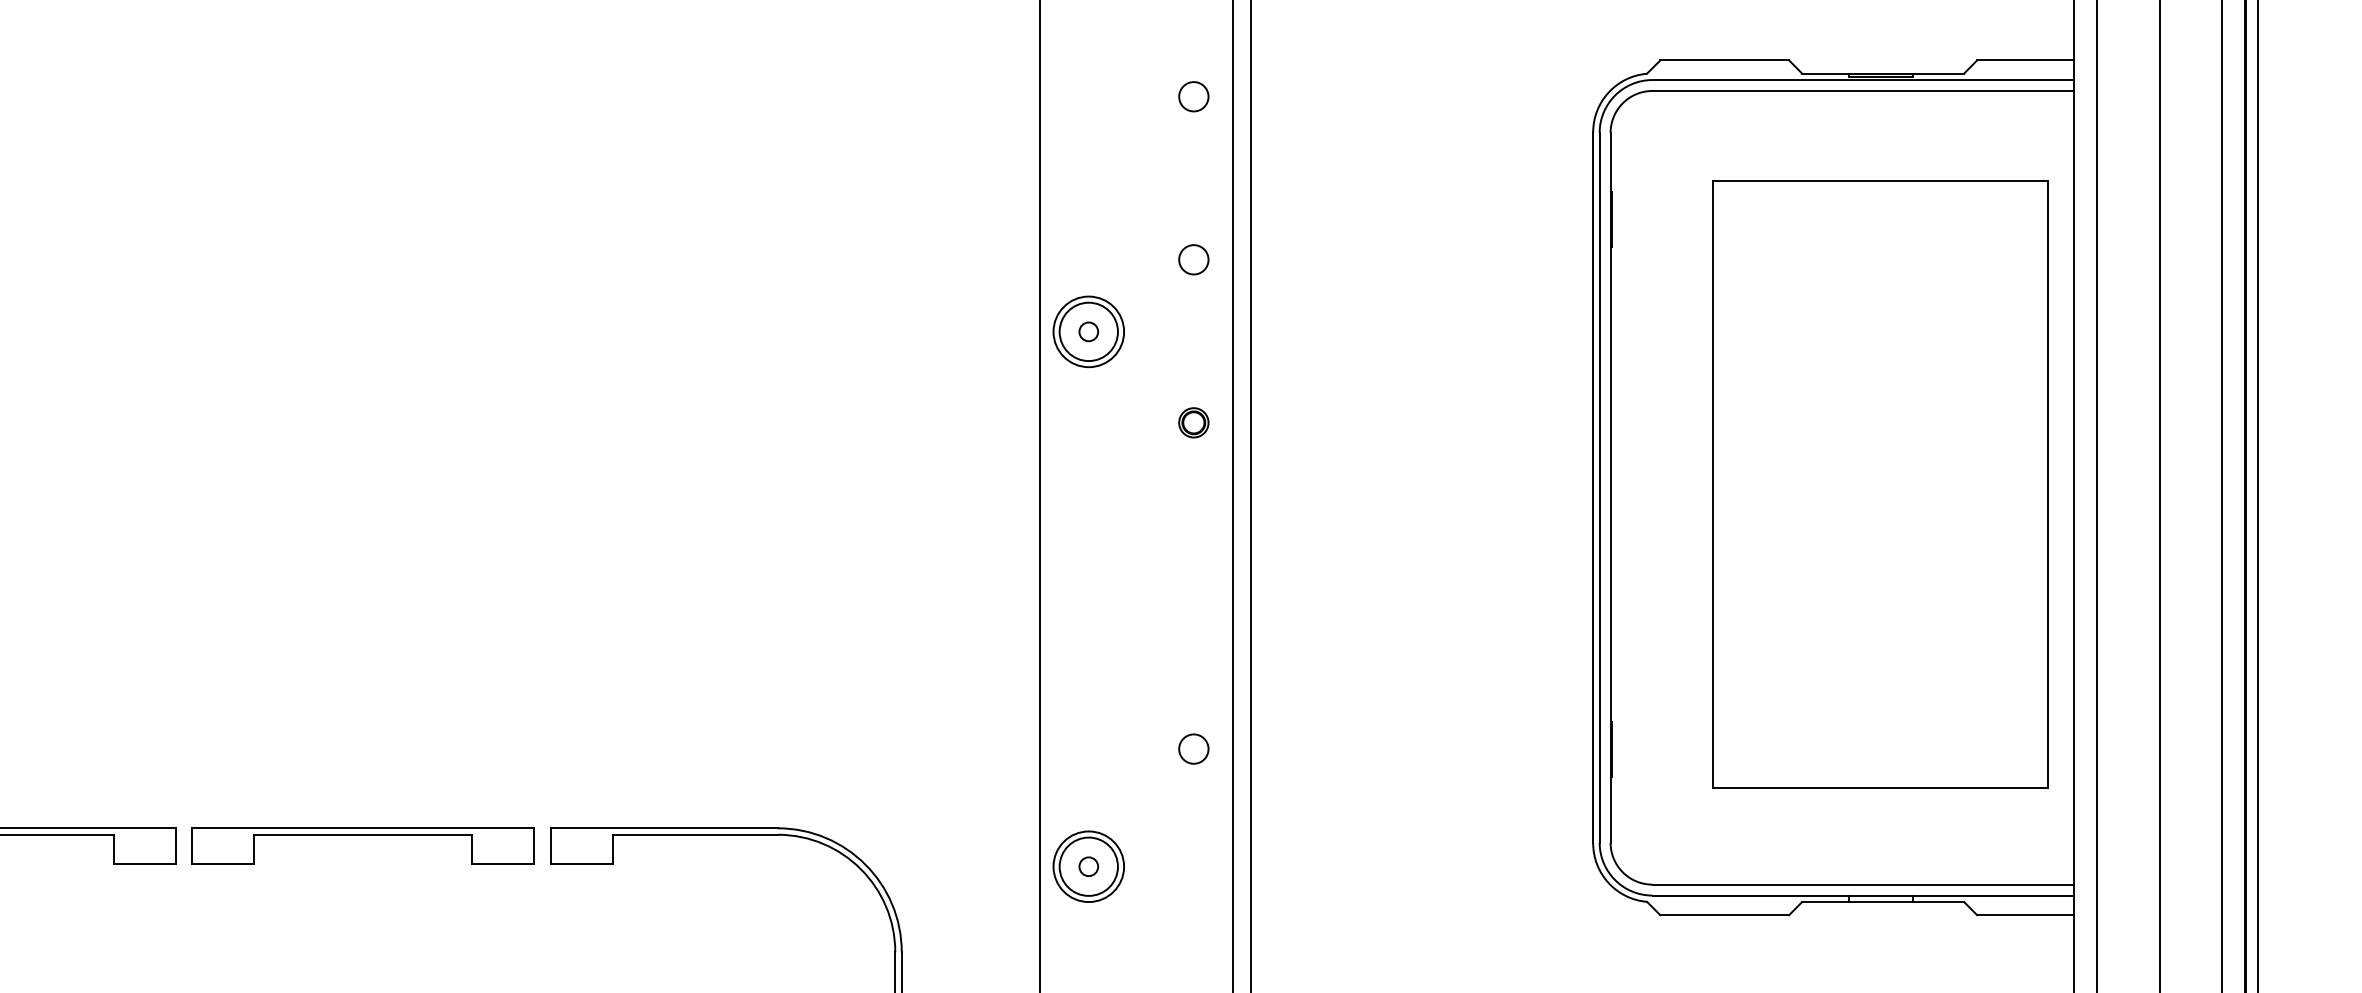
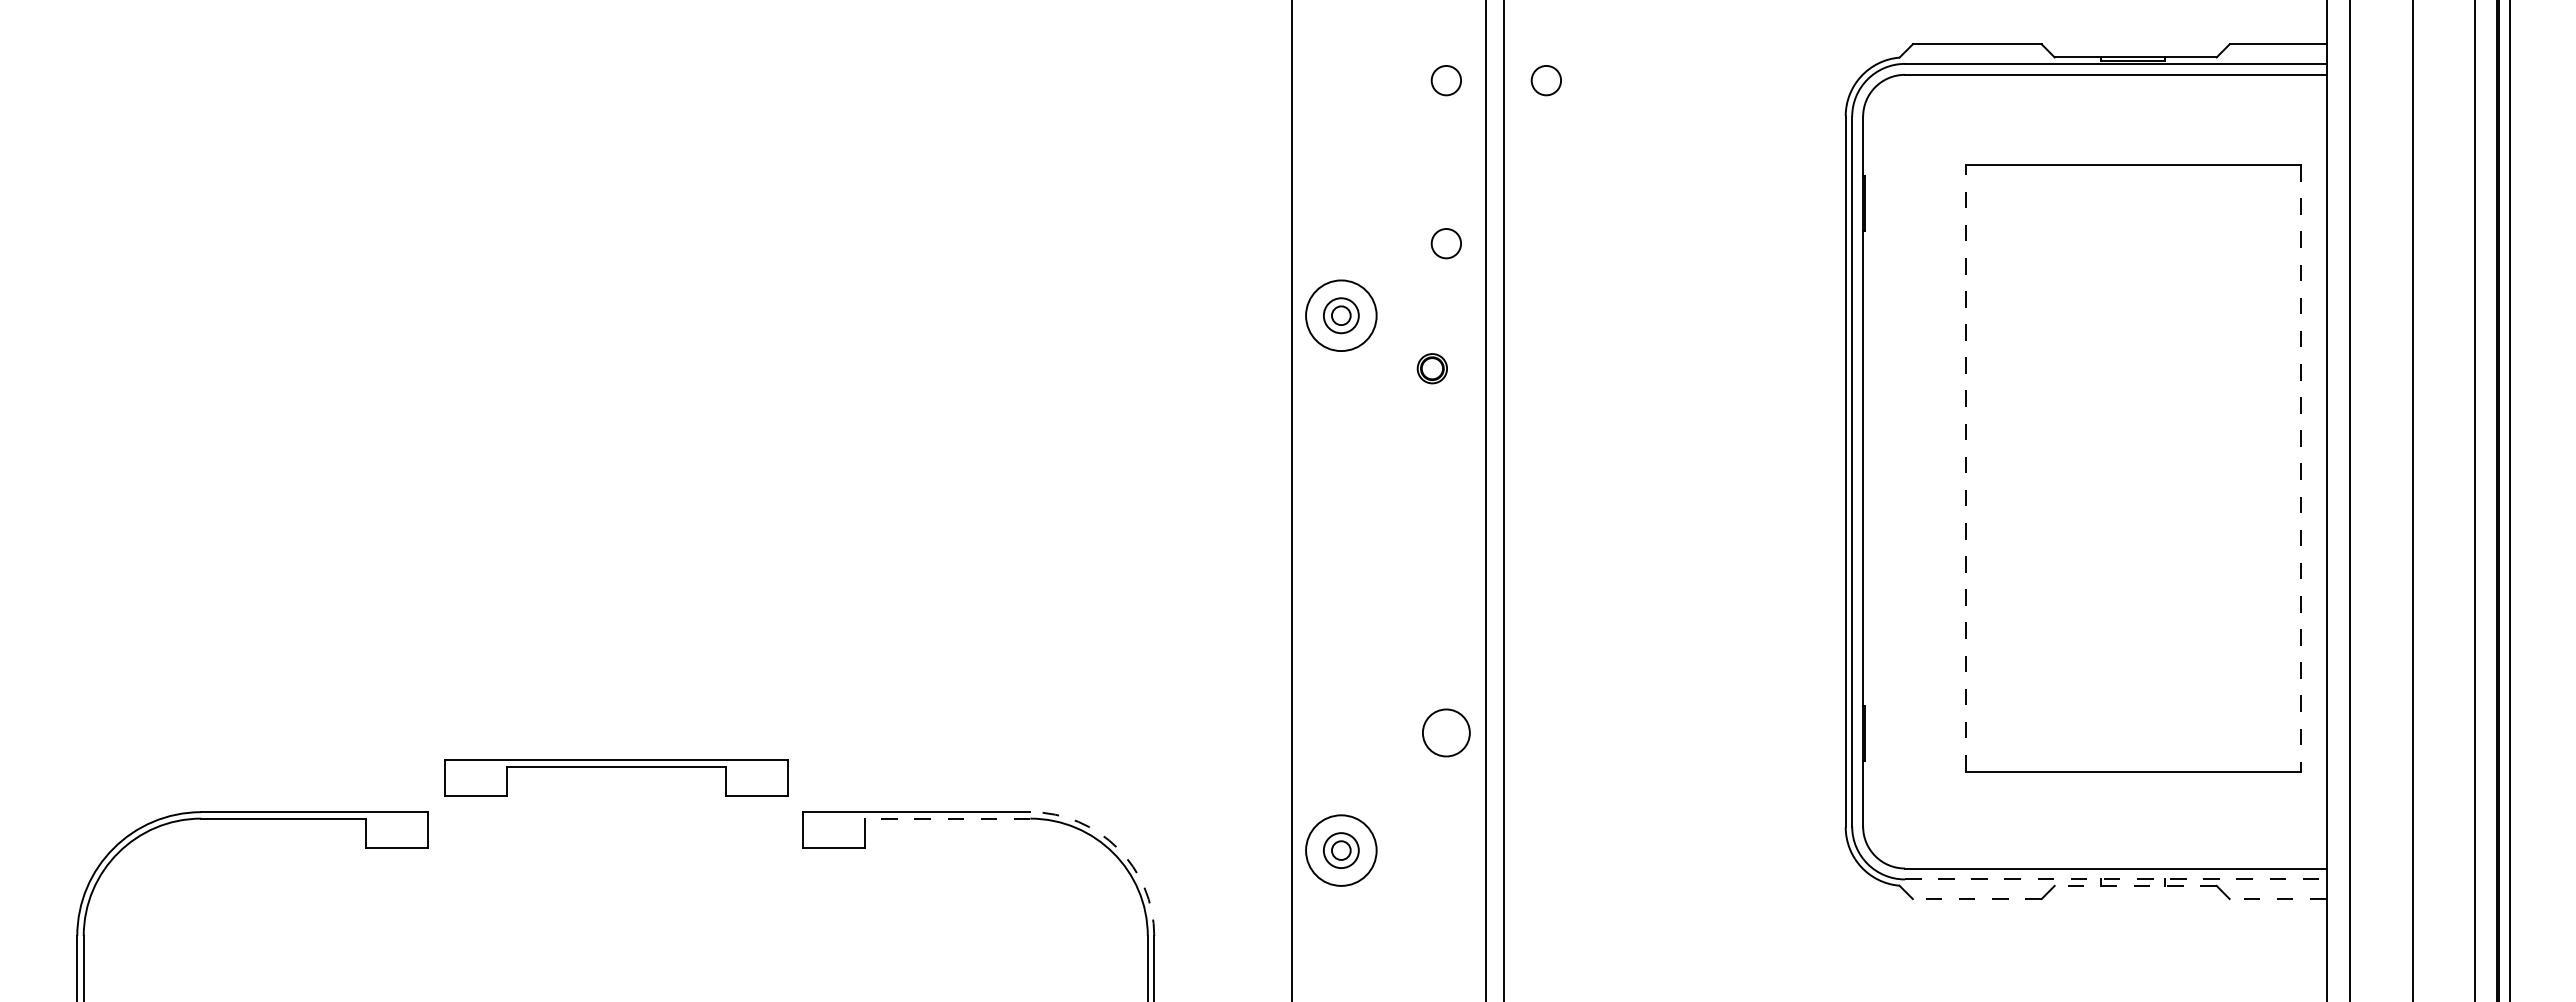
circle: (1292, 96) -> (1545, 80), added
circle: (1088, 331) -> (1341, 315), size x0.6
part: (1192, 422) -> (1431, 368), moved
line: (1712, 483) -> (1965, 467), solid -> dashed
line: (2047, 484) -> (2300, 468), solid -> dashed
circle: (1193, 748) -> (1446, 732), size x1.6
line: (694, 834) -> (947, 818), solid -> dashed
part: (362, 835) -> (616, 767), moved
arc: (864, 864) -> (1117, 848), solid -> dashed
circle: (1088, 866) -> (1341, 850), size x0.6
line: (1862, 895) -> (2115, 879), solid -> dashed
line: (1882, 901) -> (2135, 885), solid -> dashed
line: (1723, 915) -> (1976, 899), solid -> dashed
line: (2024, 915) -> (2277, 899), solid -> dashed

